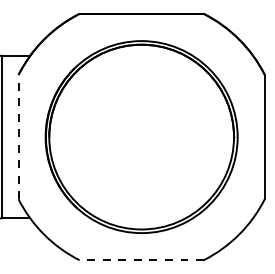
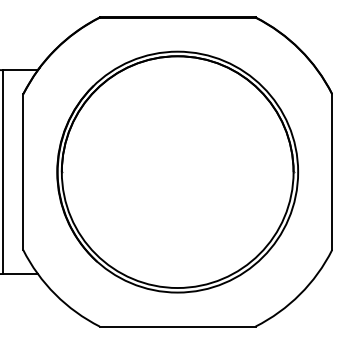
line: (18, 136) -> (23, 171), dashed -> solid
line: (141, 260) -> (177, 326), dashed -> solid

